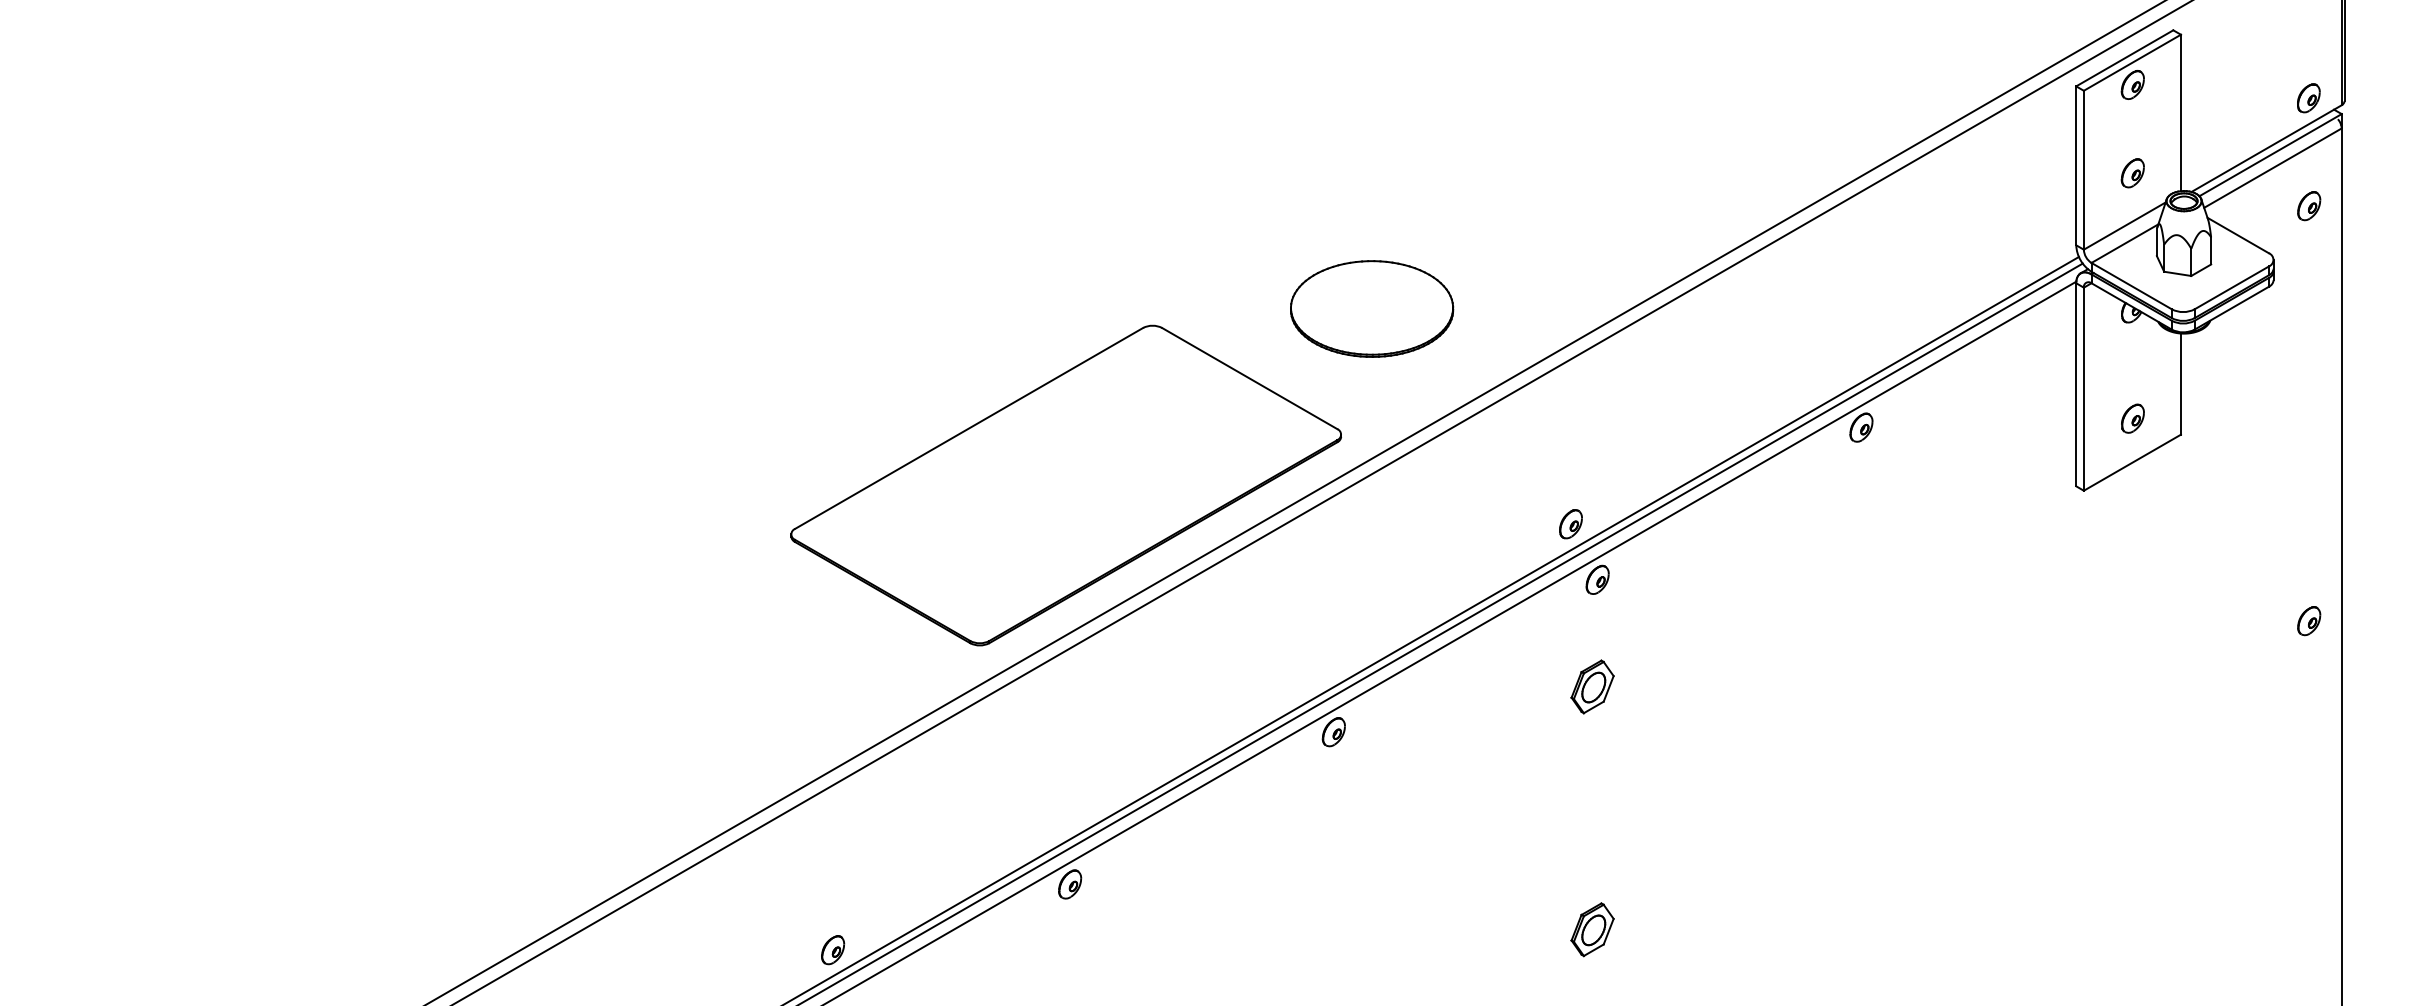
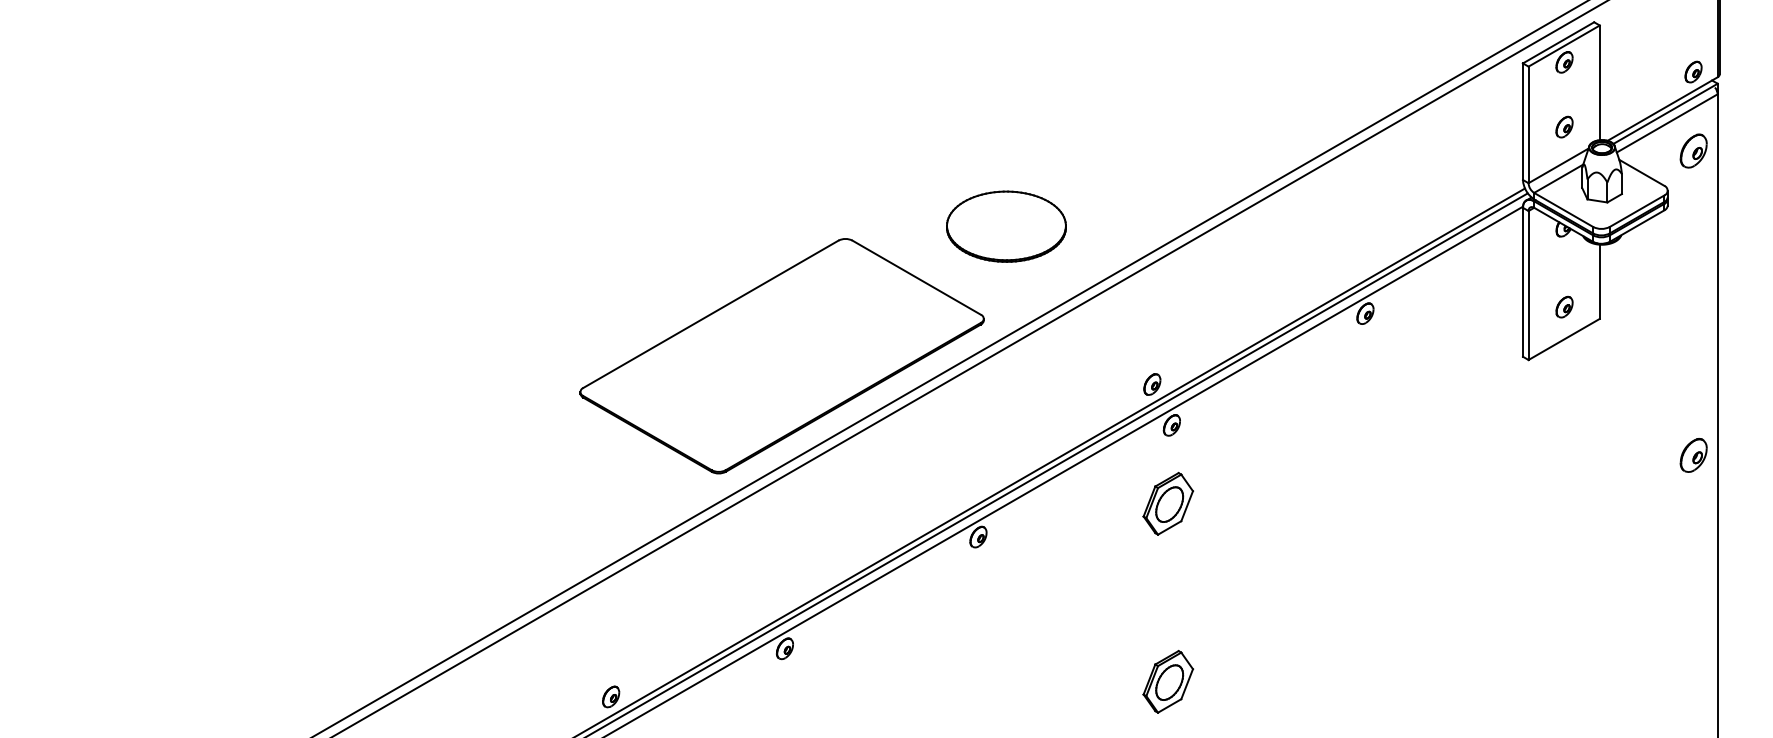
part: (2309, 206) -> (1694, 151), size x1.6
part: (2309, 621) -> (1694, 455), size x1.6
part: (1592, 686) -> (1168, 503), size x1.6
part: (1592, 929) -> (1168, 681), size x1.6

